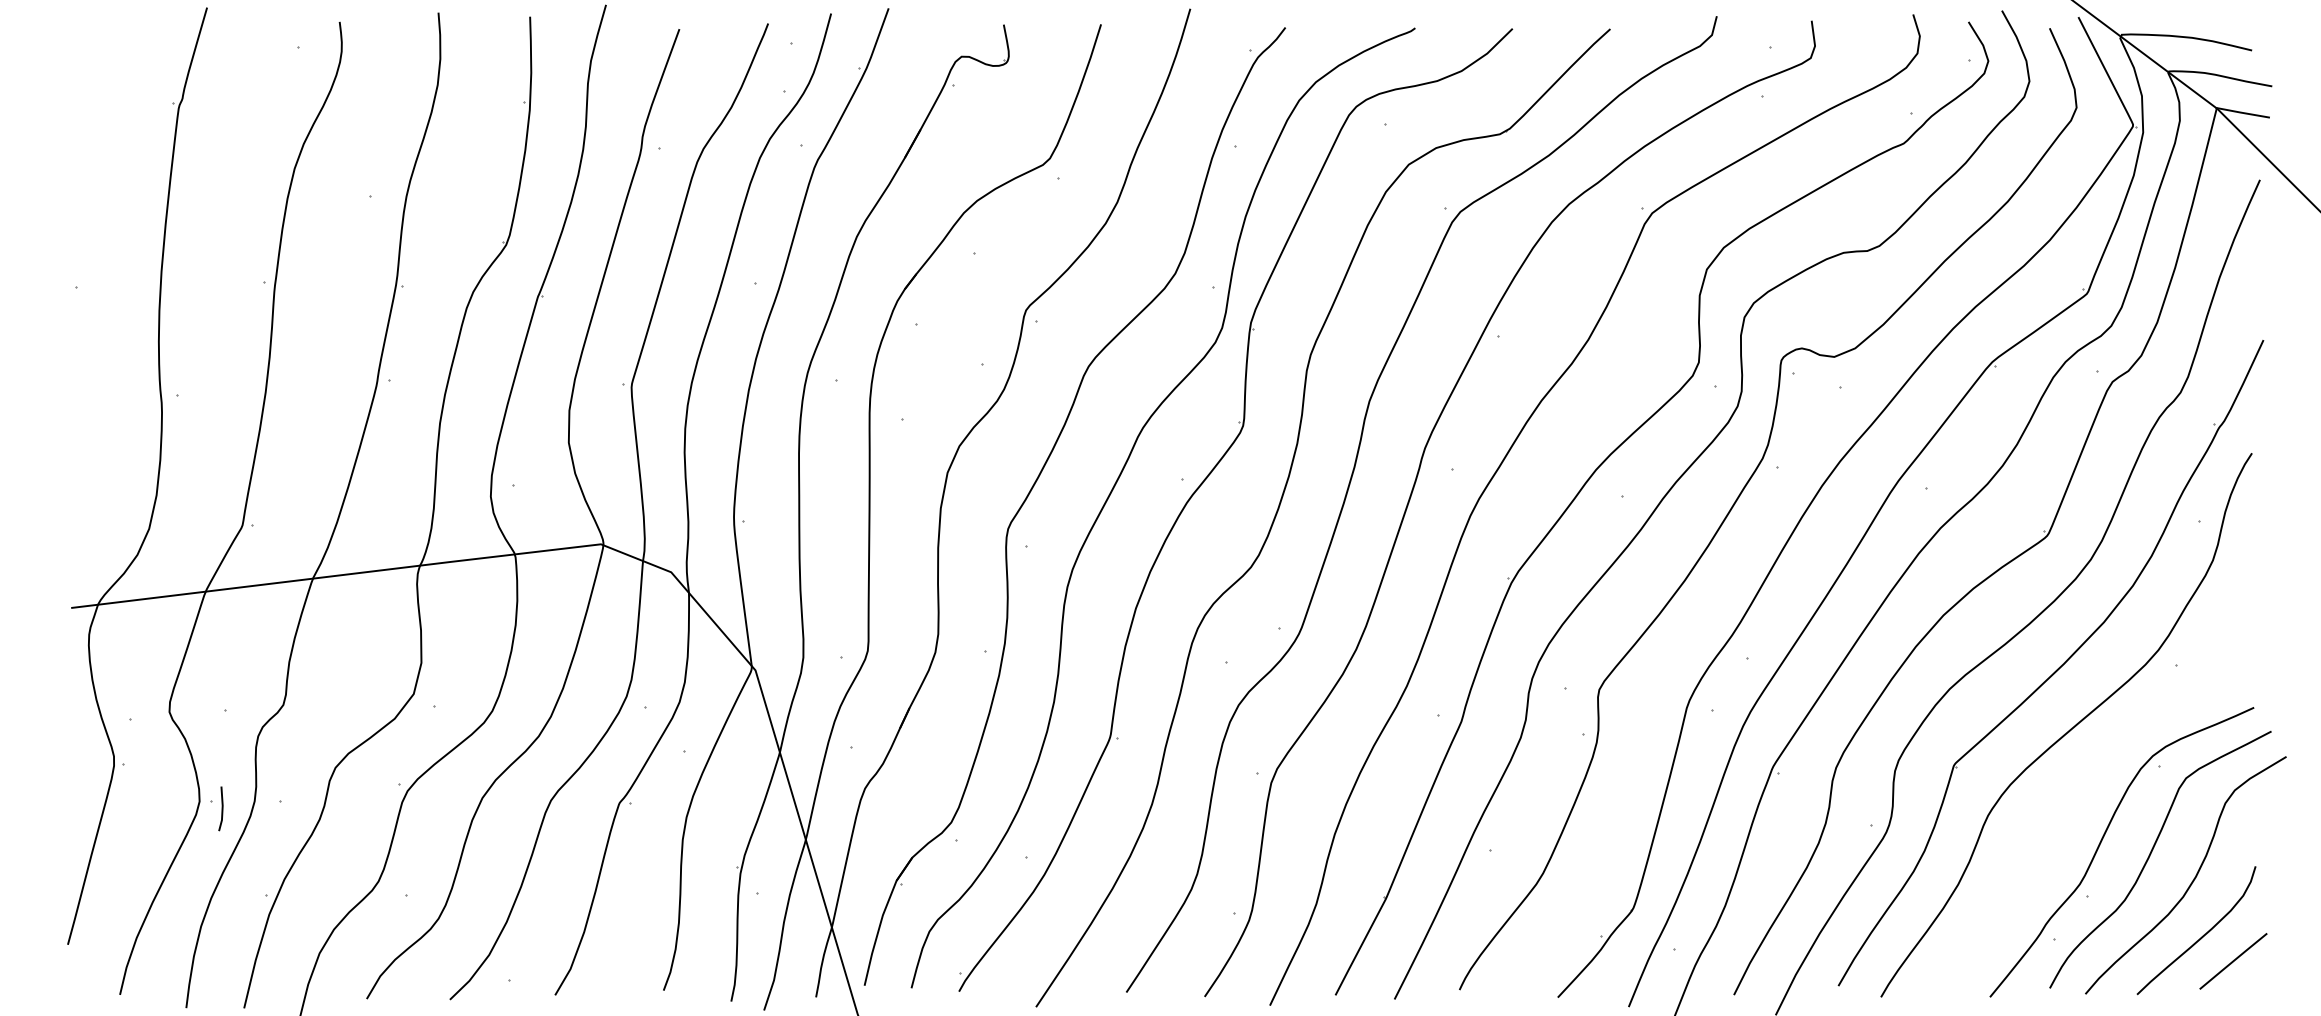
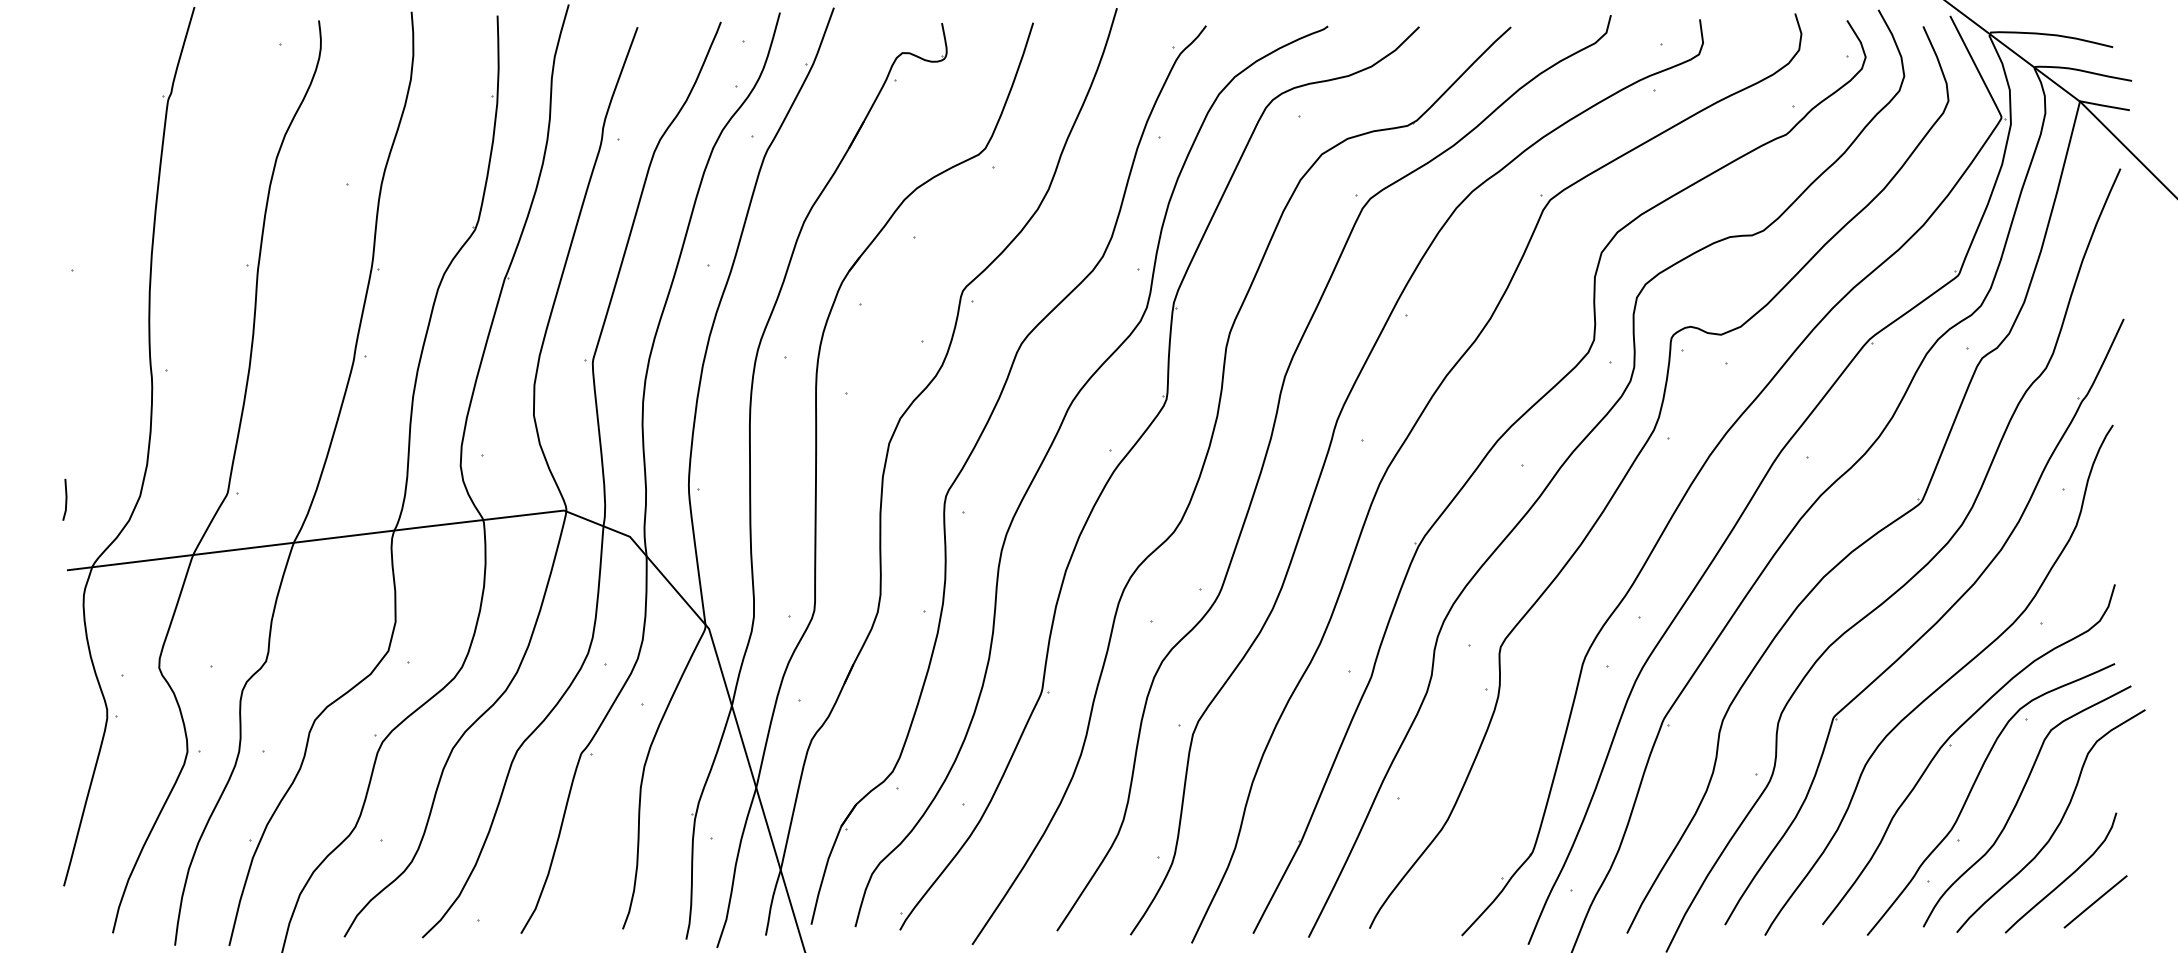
part: (2079, 794) -> (1951, 745), added
line: (221, 808) -> (65, 499), moved

